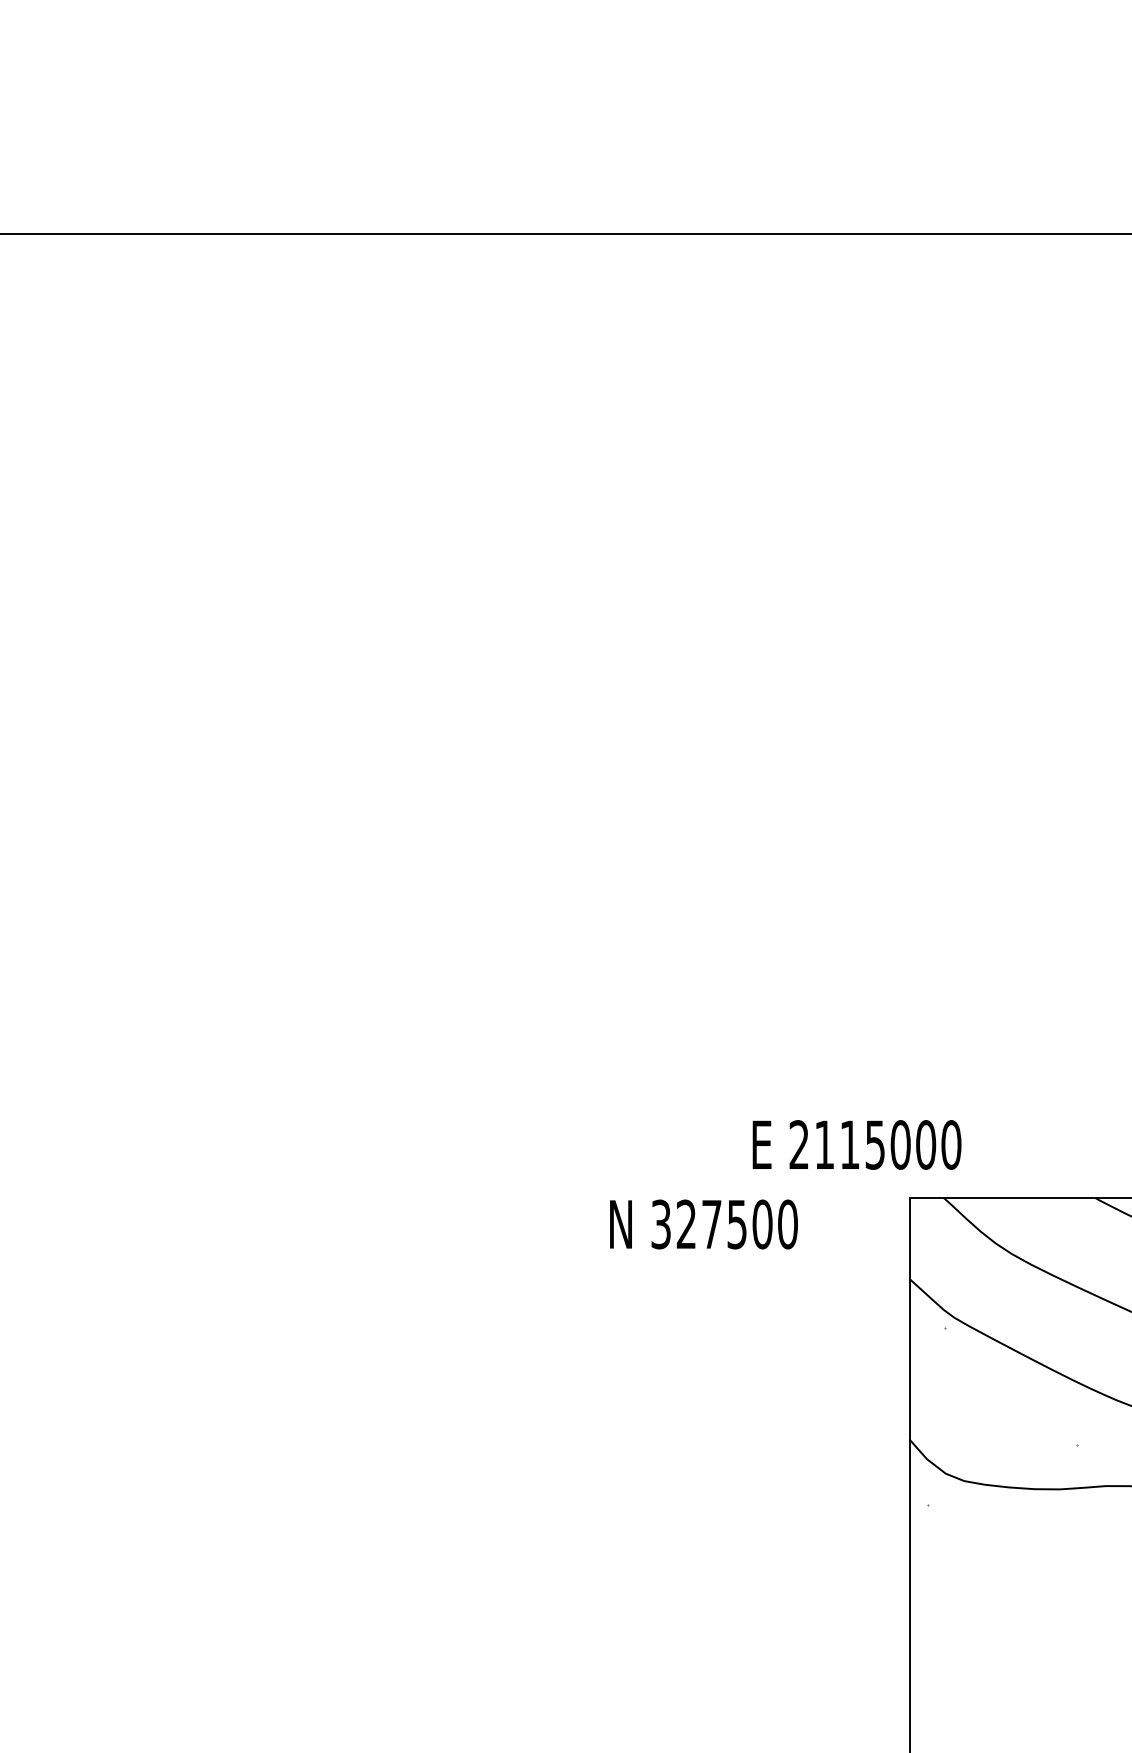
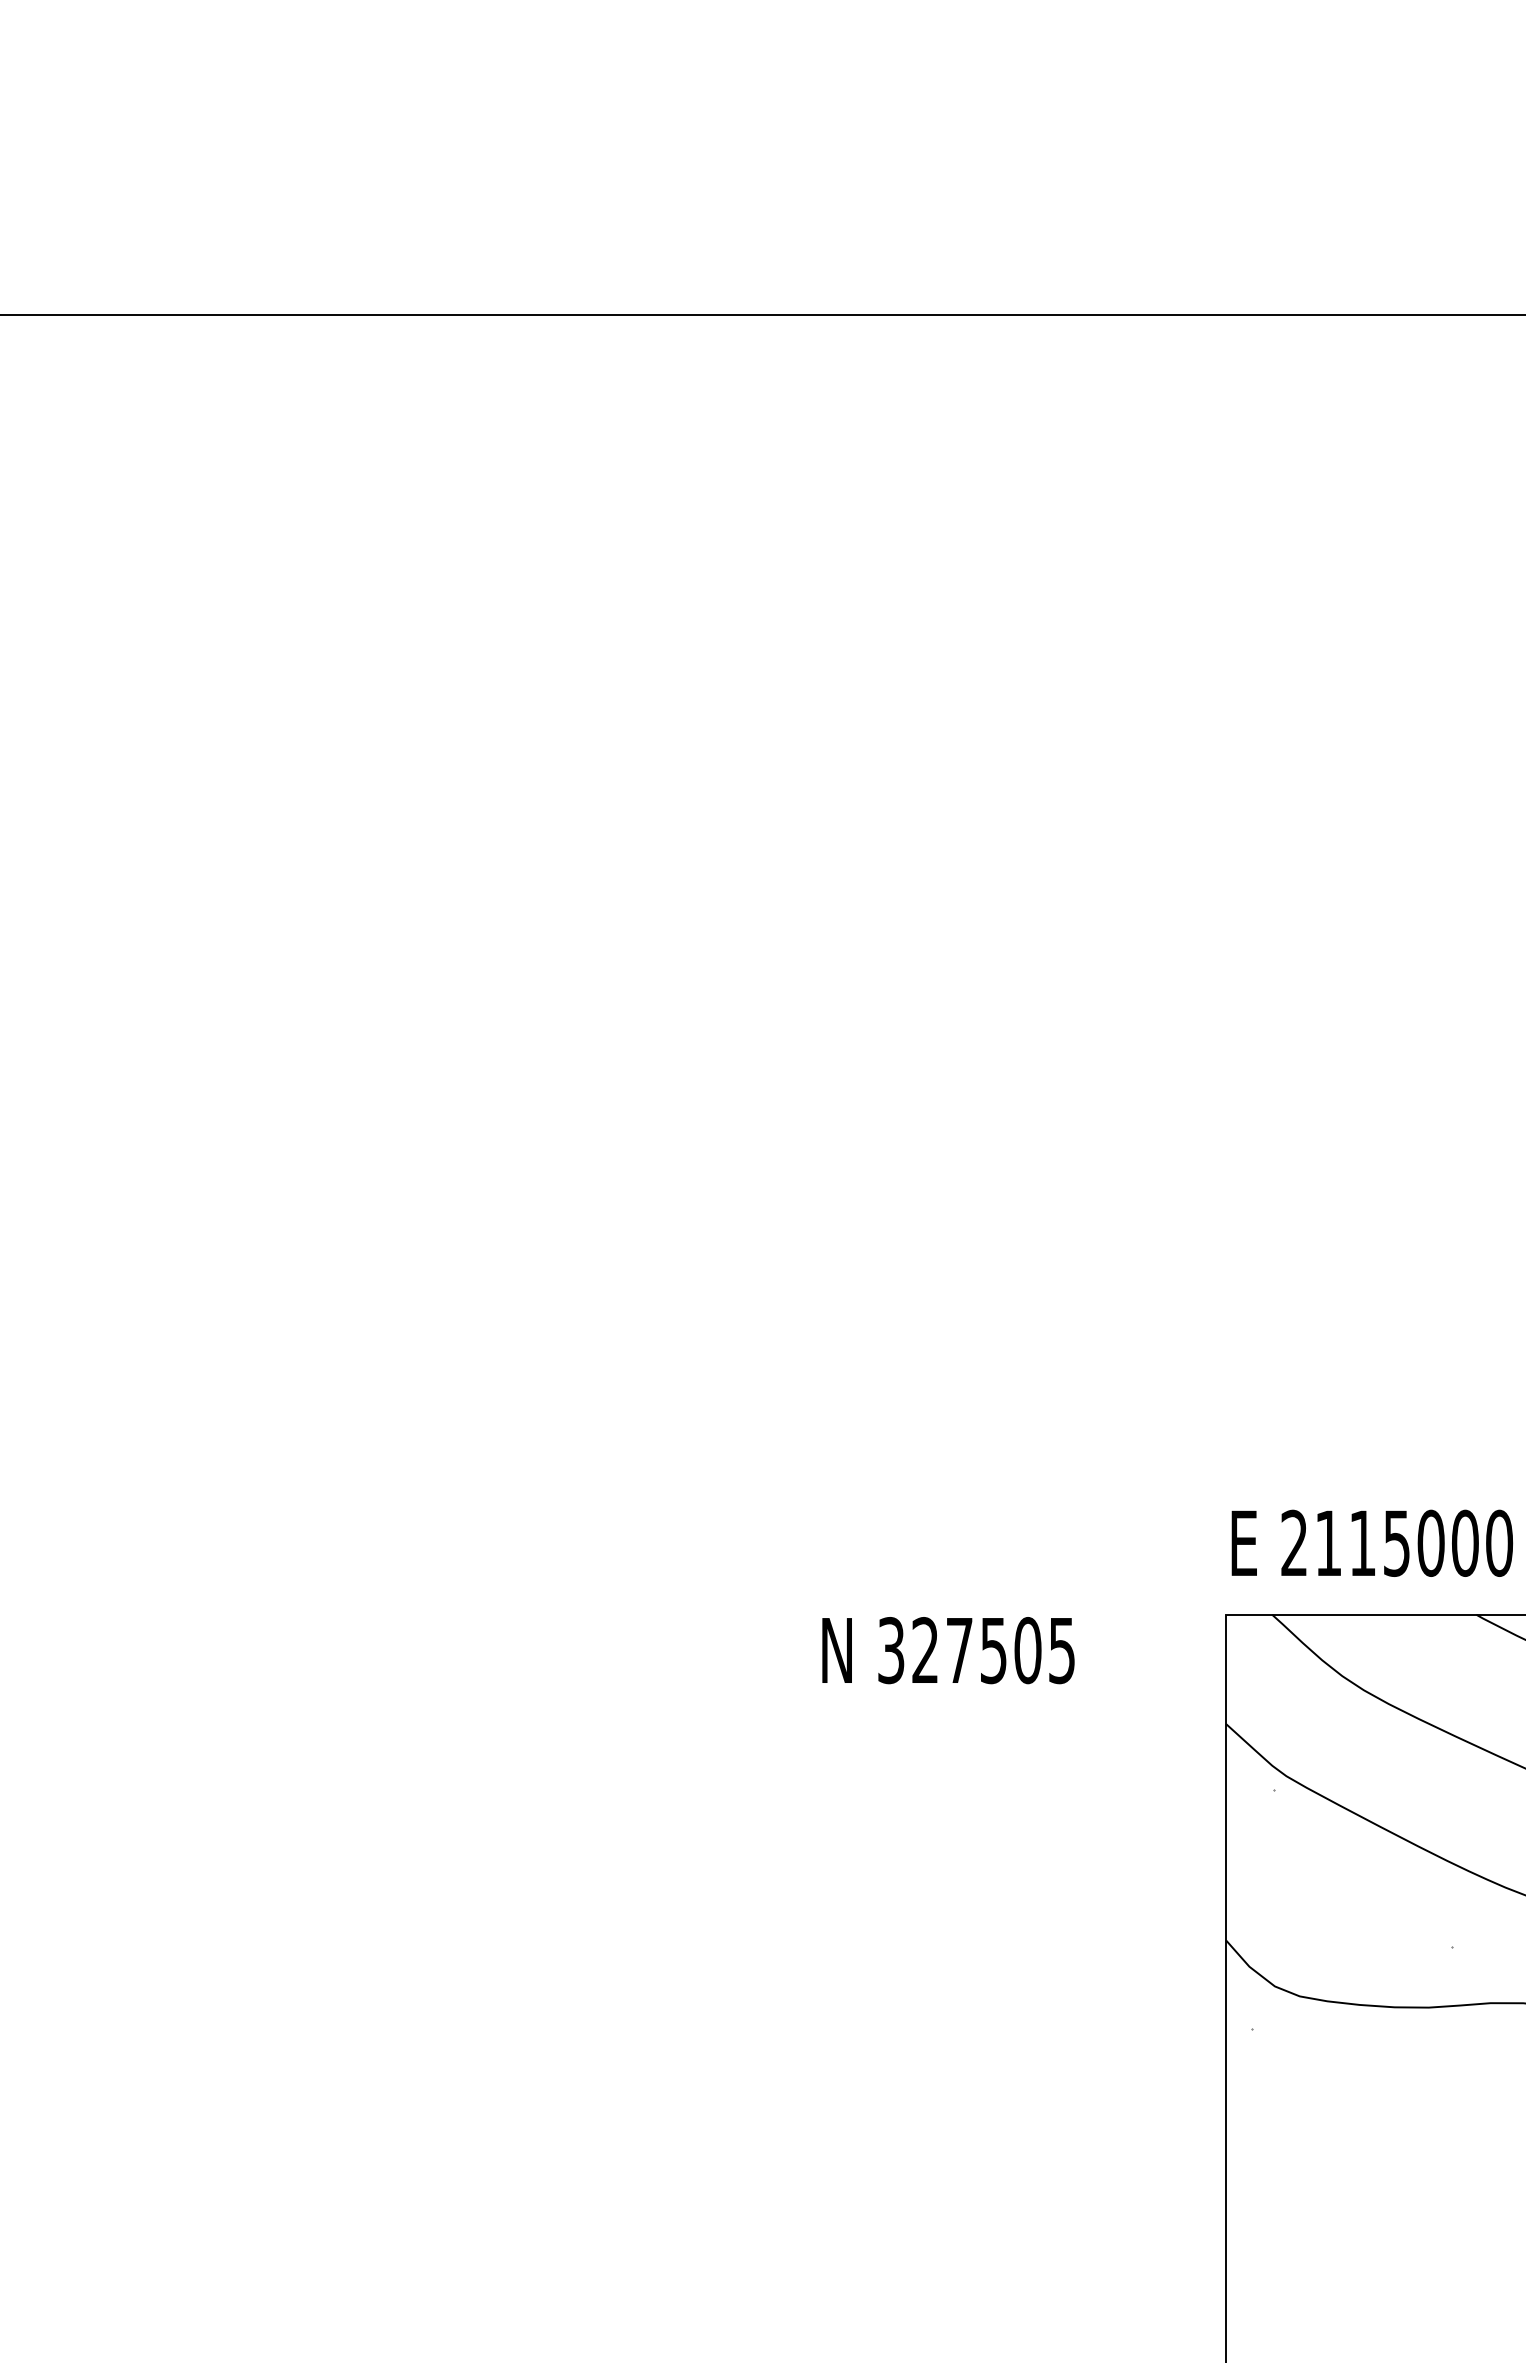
text: (857, 1144) -> (1372, 1542), moved
text: (787, 1224) -> (1061, 1650), 327500 -> 327505

